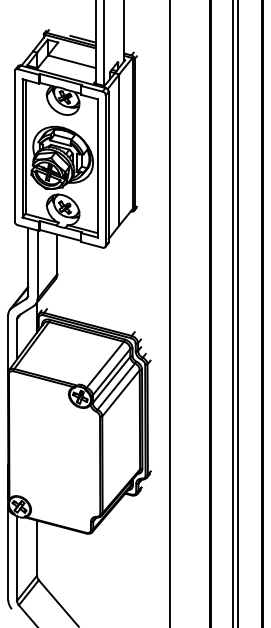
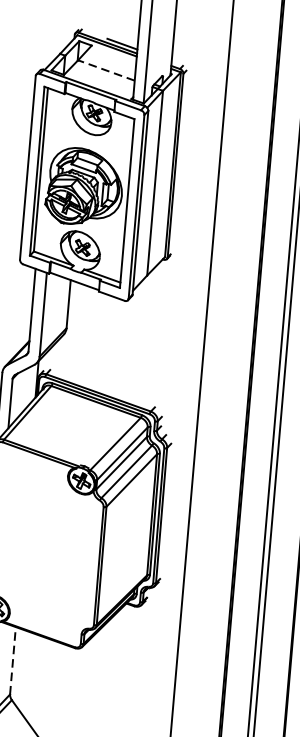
line: (71, 61) -> (106, 70), solid -> dashed
line: (36, 548) -> (12, 661), solid -> dashed

